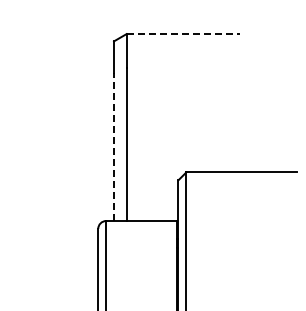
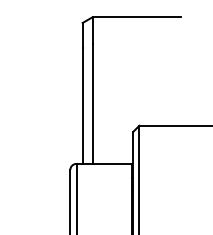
line: (183, 34) -> (137, 17), dashed -> solid
line: (114, 147) -> (83, 106), dashed -> solid

